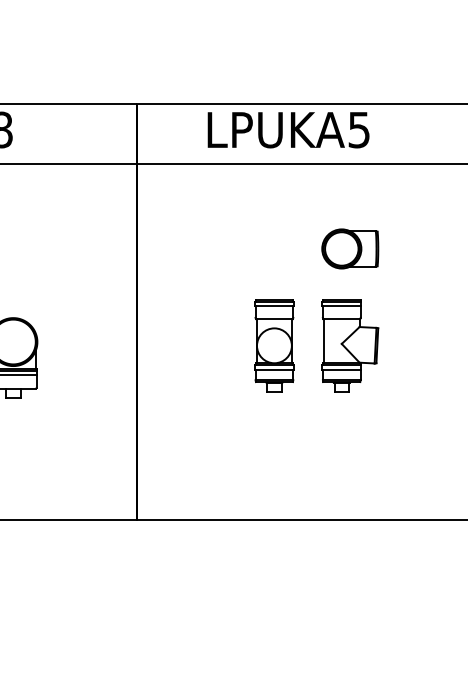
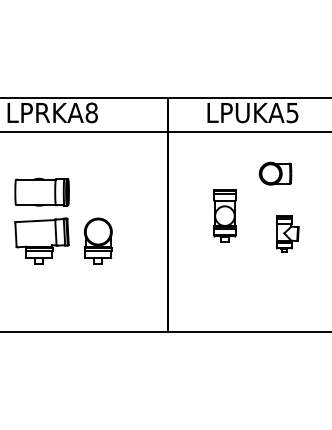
part: (350, 248) -> (275, 173), moved
part: (273, 344) -> (224, 215), moved
part: (350, 344) -> (287, 233), size x0.7

